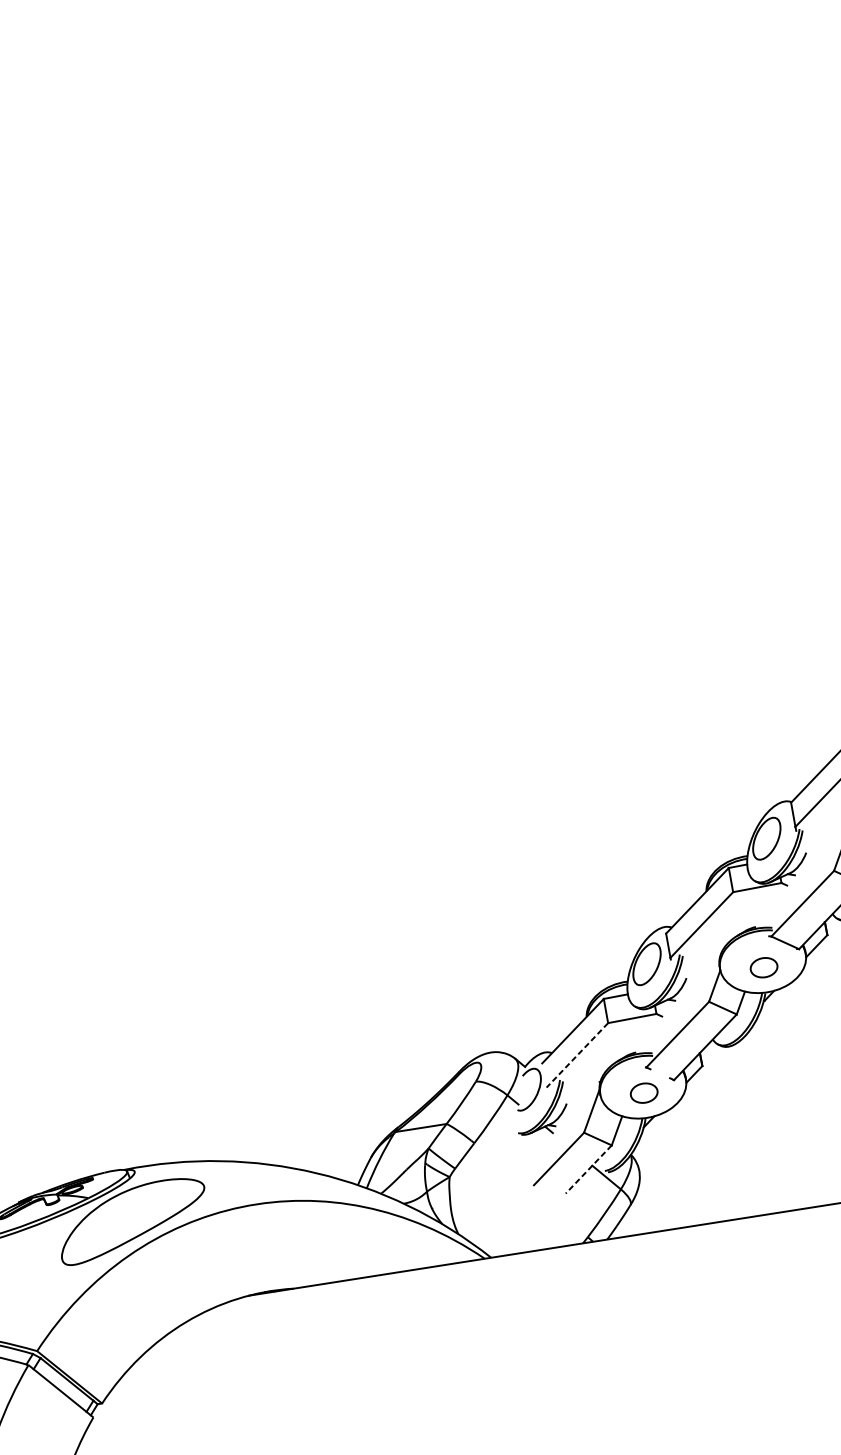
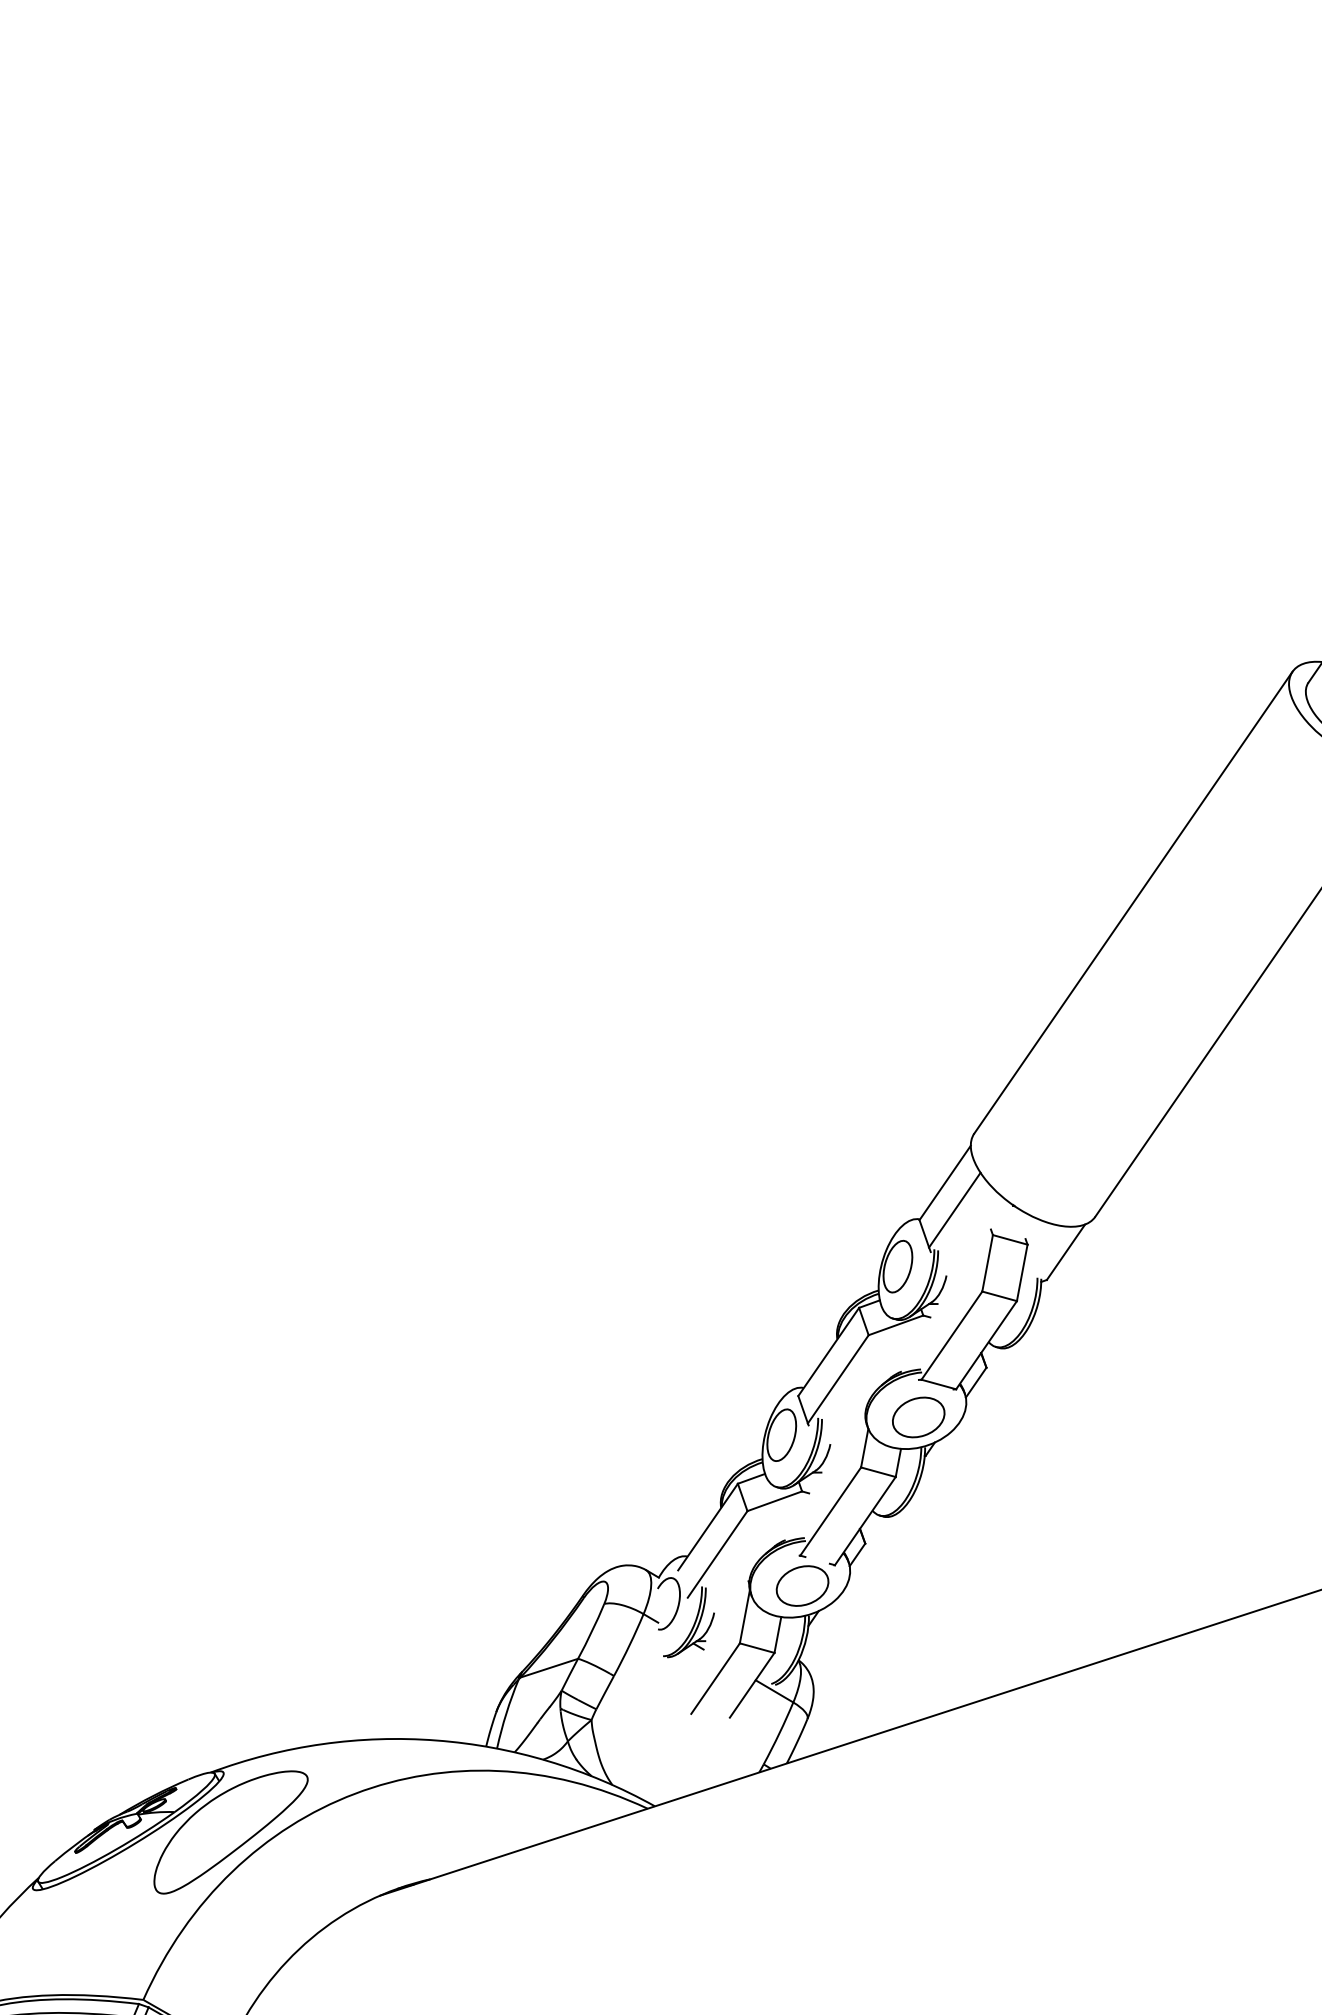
part: (763, 967) -> (918, 1417), size x1.67
line: (577, 1055) -> (717, 1554), dashed -> solid
part: (644, 1092) -> (802, 1585), size x1.67
line: (588, 1169) -> (751, 1685), dashed -> solid

